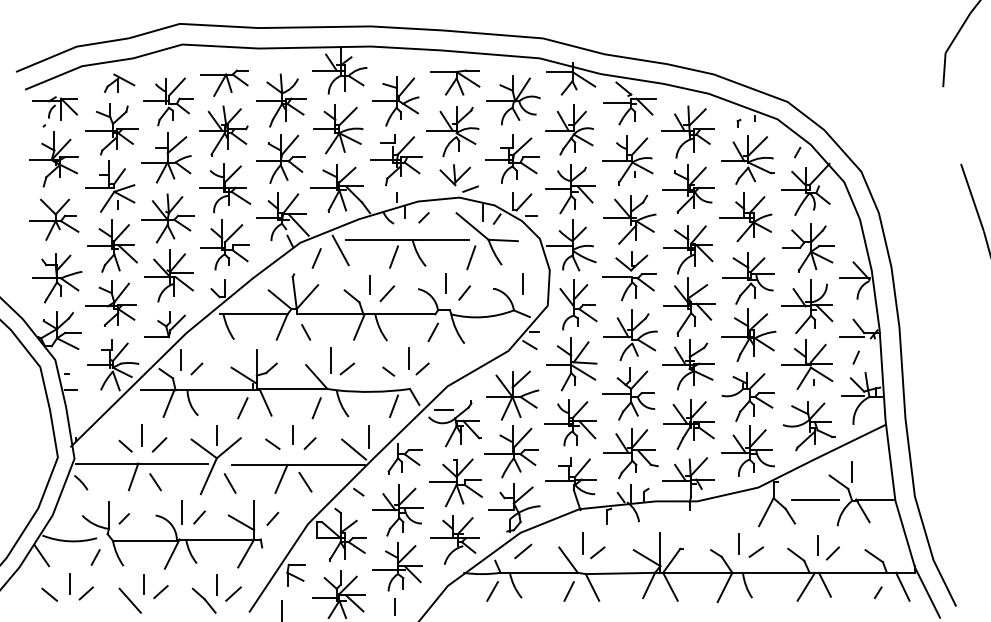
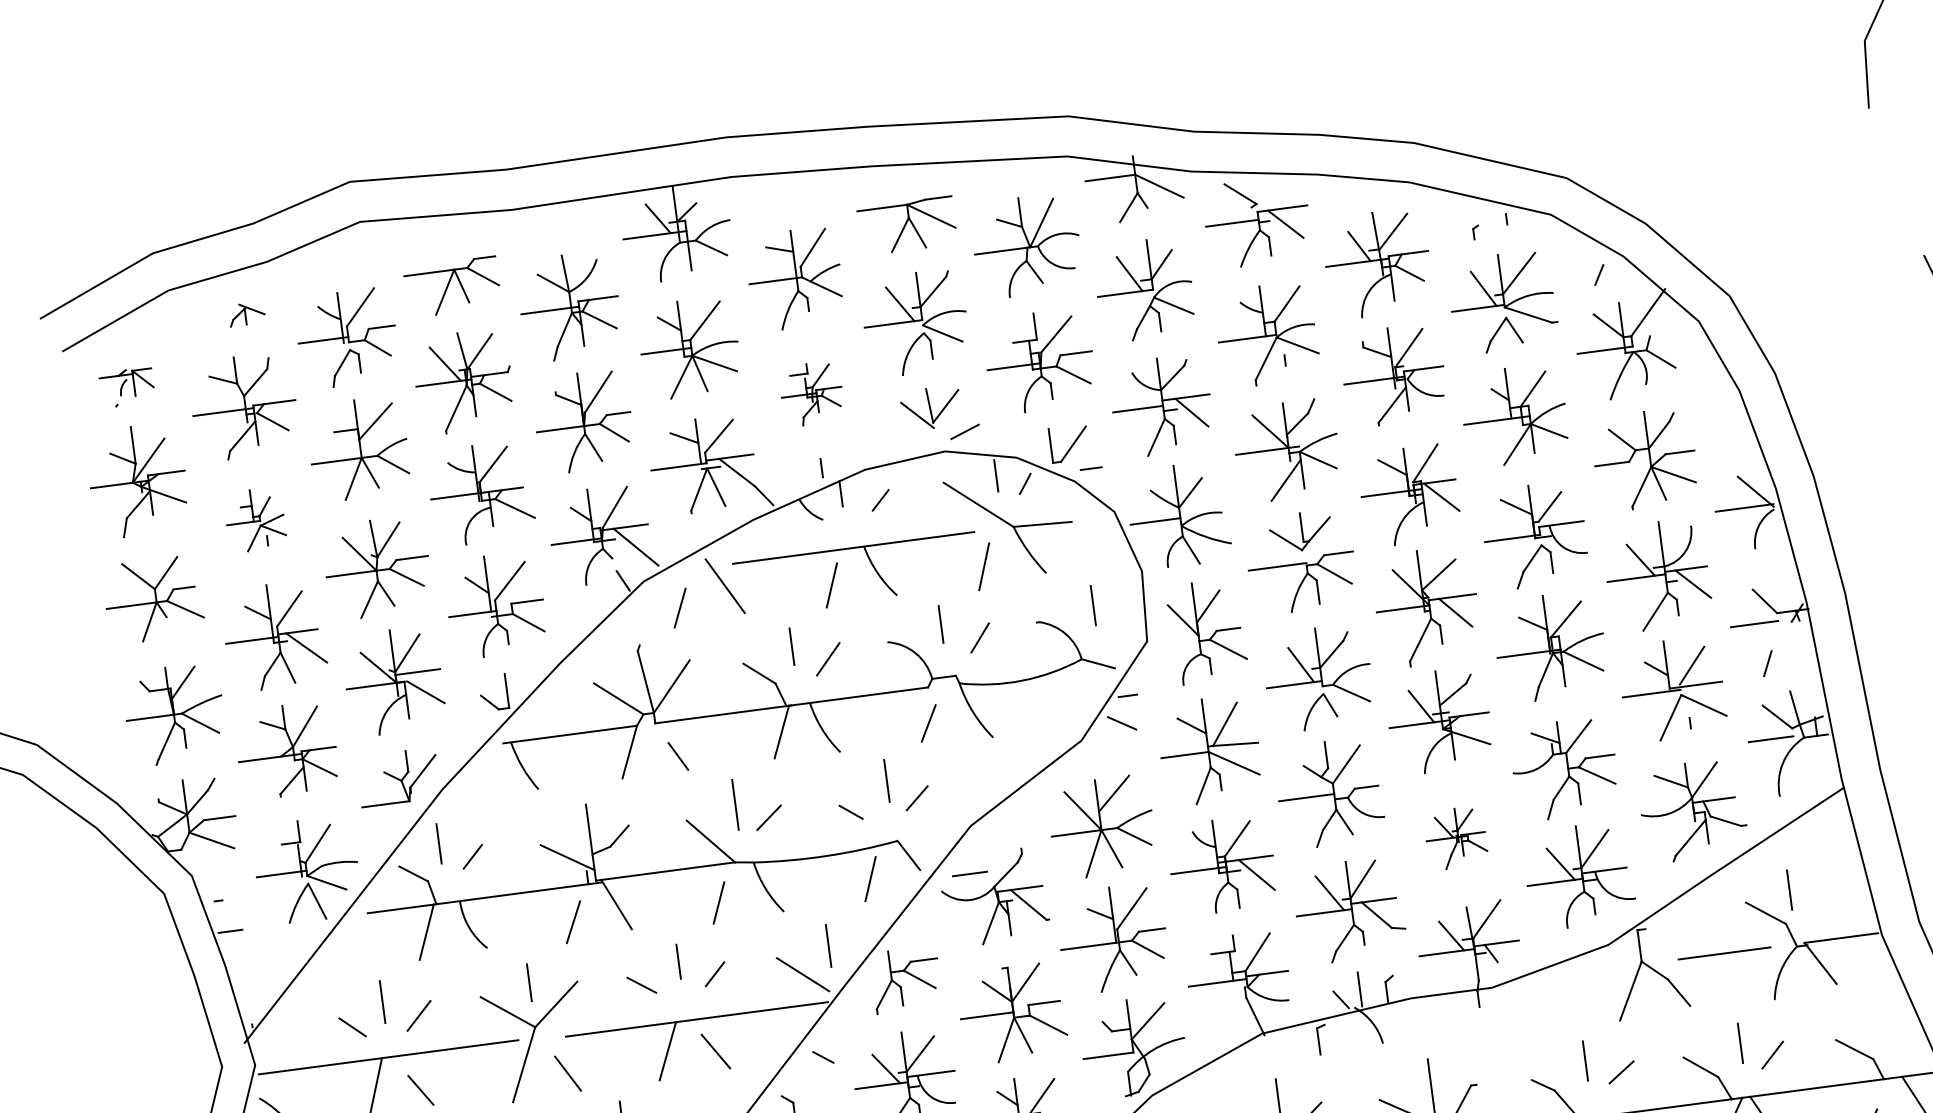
part: (119, 82) -> (246, 312), size x0.6
part: (55, 111) -> (127, 386), size x0.6
part: (396, 160) -> (811, 394), size x0.6
part: (110, 186) -> (255, 519), size x0.6
part: (688, 424) -> (1454, 838), size x0.6

